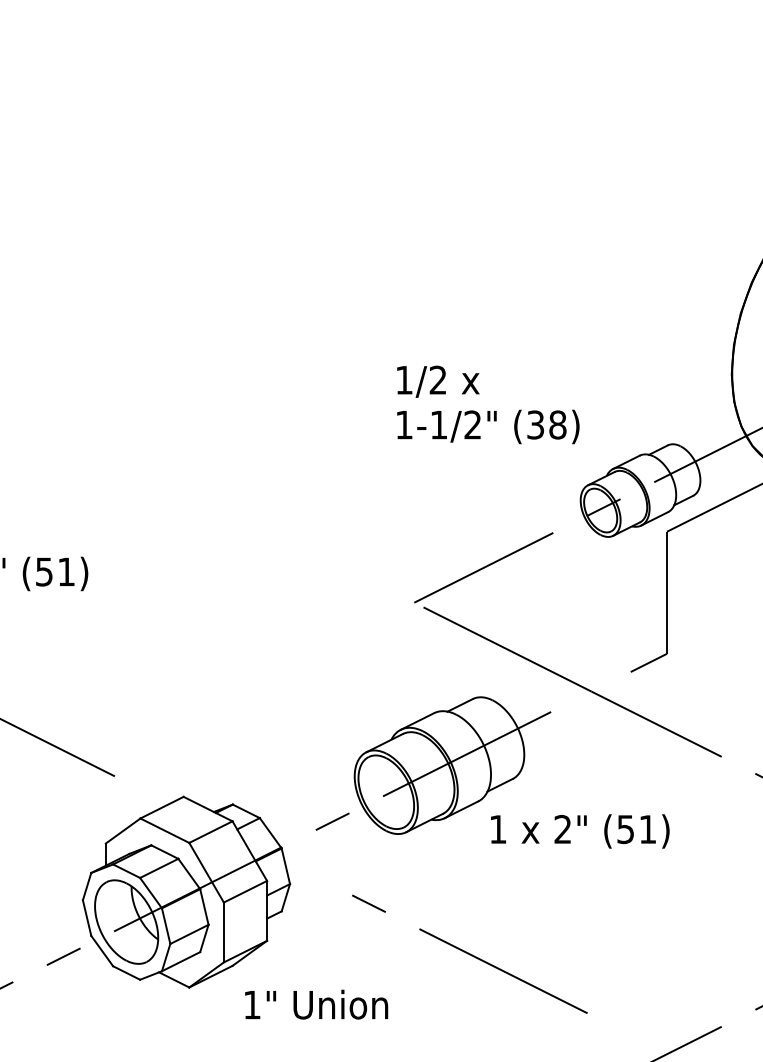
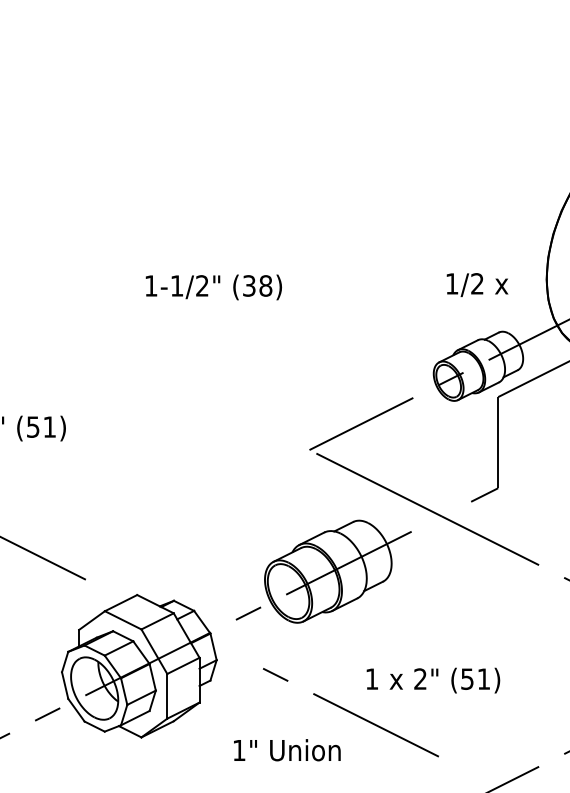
text: (438, 381) -> (477, 284), moved
text: (488, 426) -> (214, 287), moved
text: (580, 831) -> (433, 680), moved
text: (316, 1004) -> (287, 750), moved

